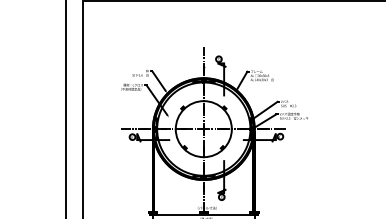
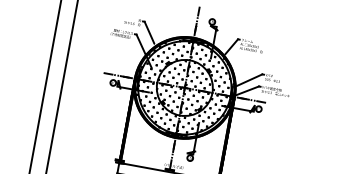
hatch: (203, 128) -> (184, 87), added

